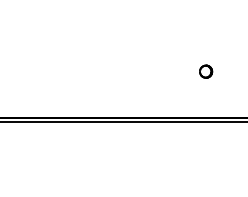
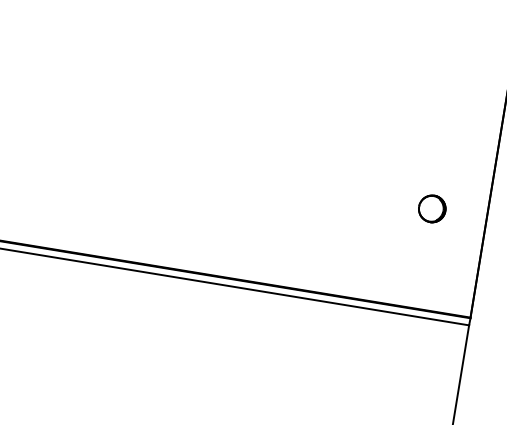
part: (206, 71) -> (433, 208), moved

